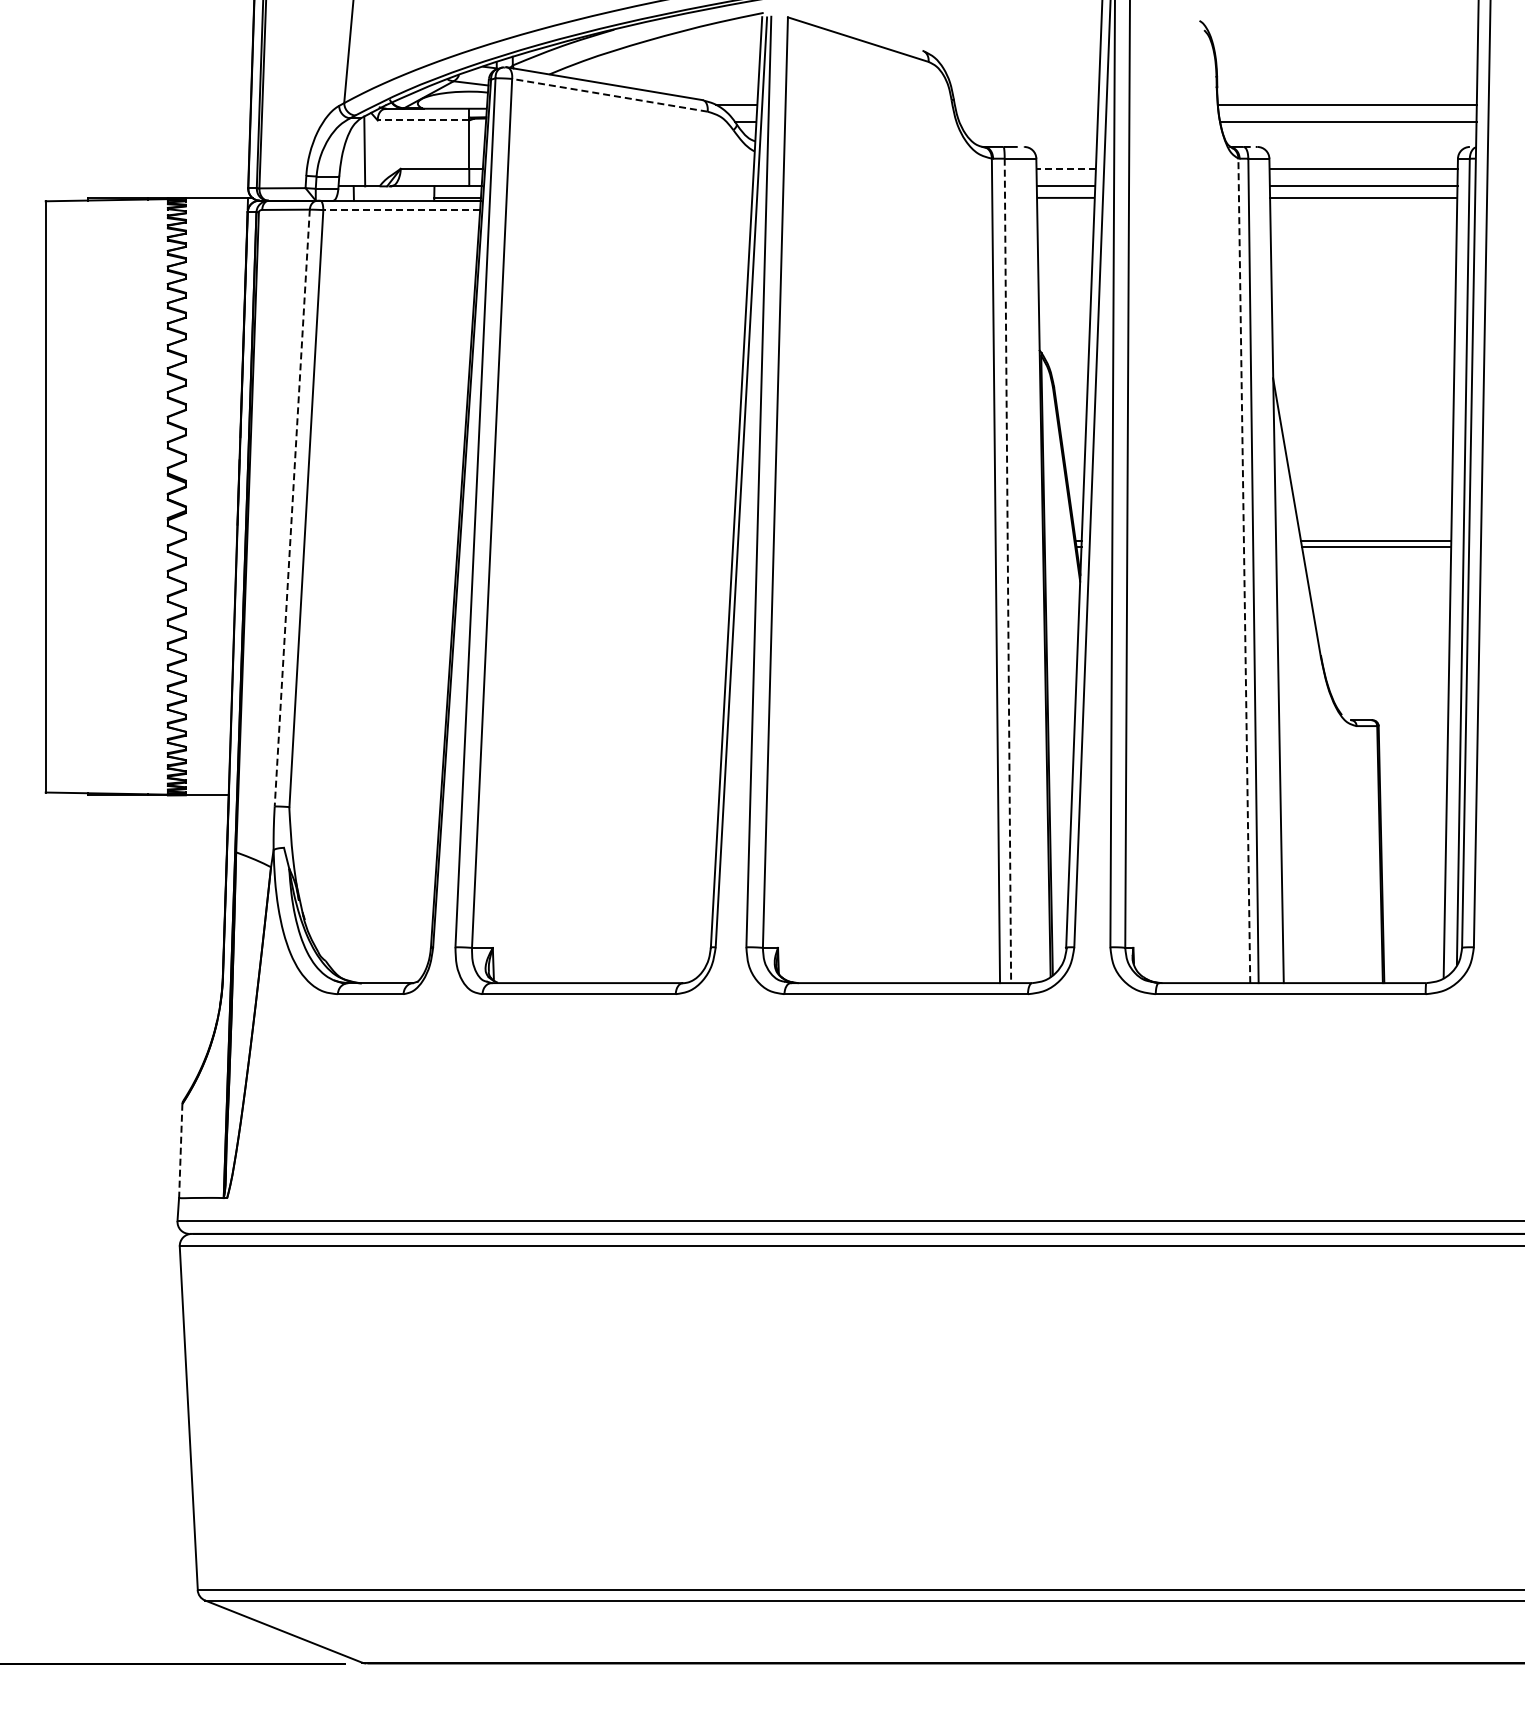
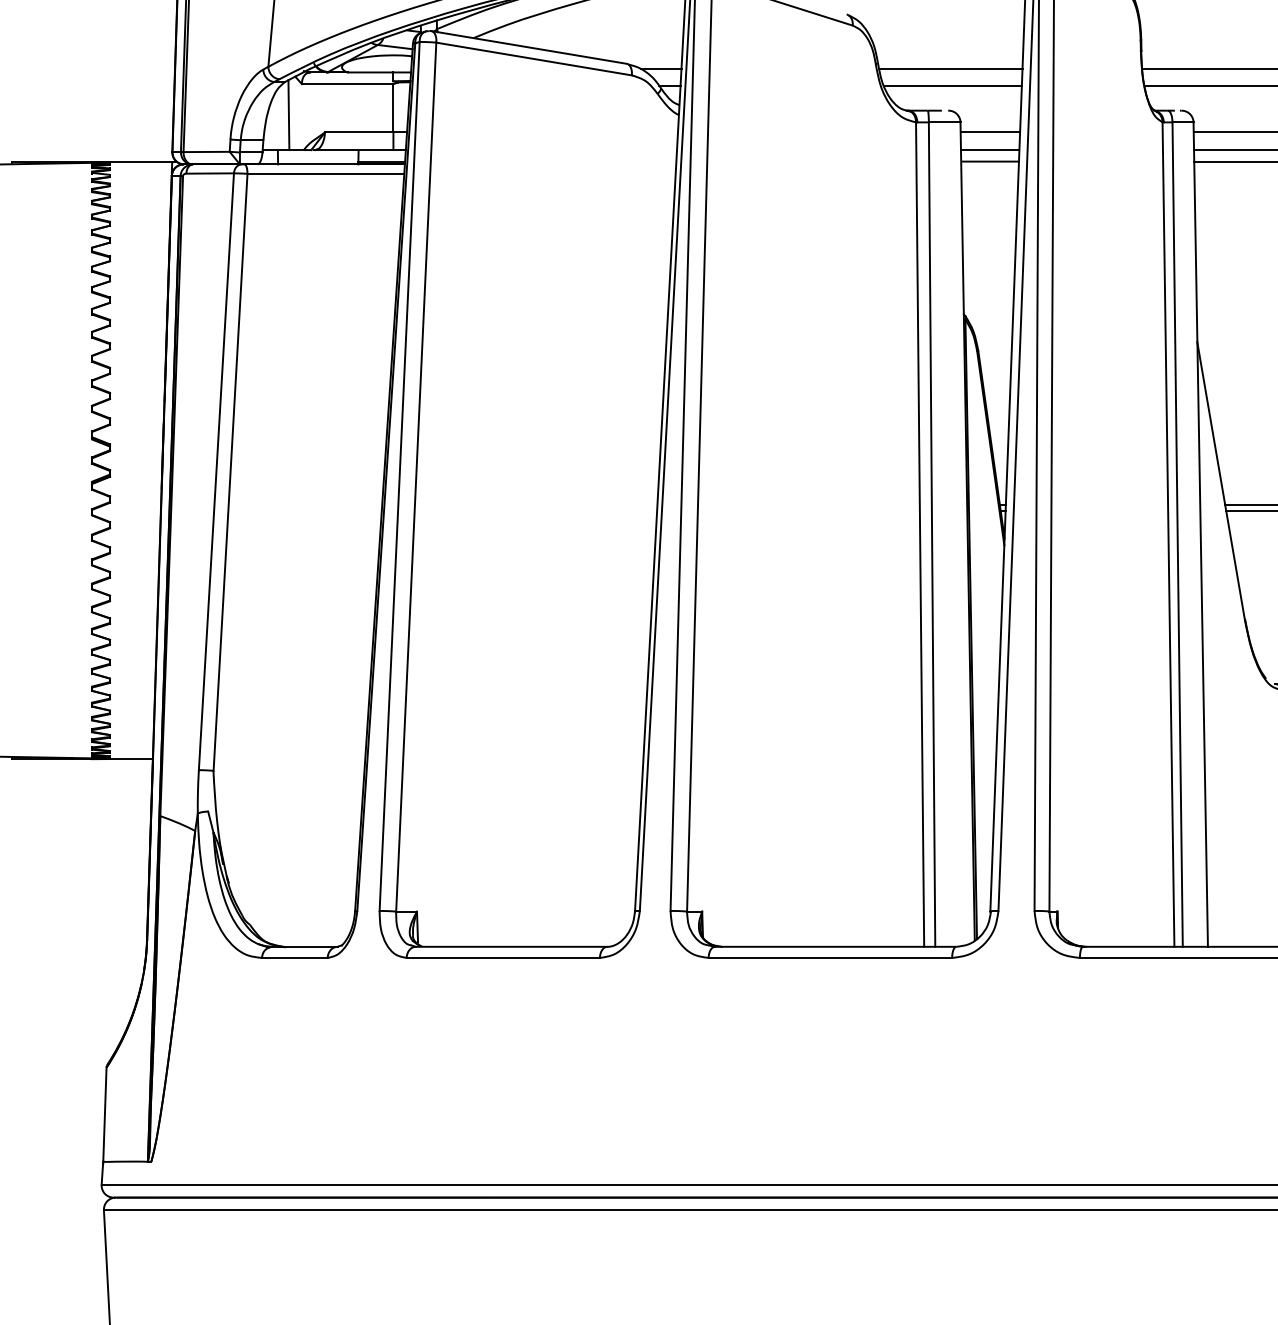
line: (609, 95) -> (533, 59), dashed -> solid
line: (1026, 105) -> (950, 69), added
line: (423, 120) -> (347, 84), dashed -> solid
line: (1028, 122) -> (952, 86), added
line: (1066, 168) -> (990, 132), dashed -> solid
line: (401, 210) -> (325, 174), dashed -> solid
line: (292, 508) -> (216, 472), dashed -> solid
line: (1244, 570) -> (1168, 534), dashed -> solid
line: (1007, 571) -> (931, 535), dashed -> solid
line: (180, 1152) -> (104, 1116), dashed -> solid

